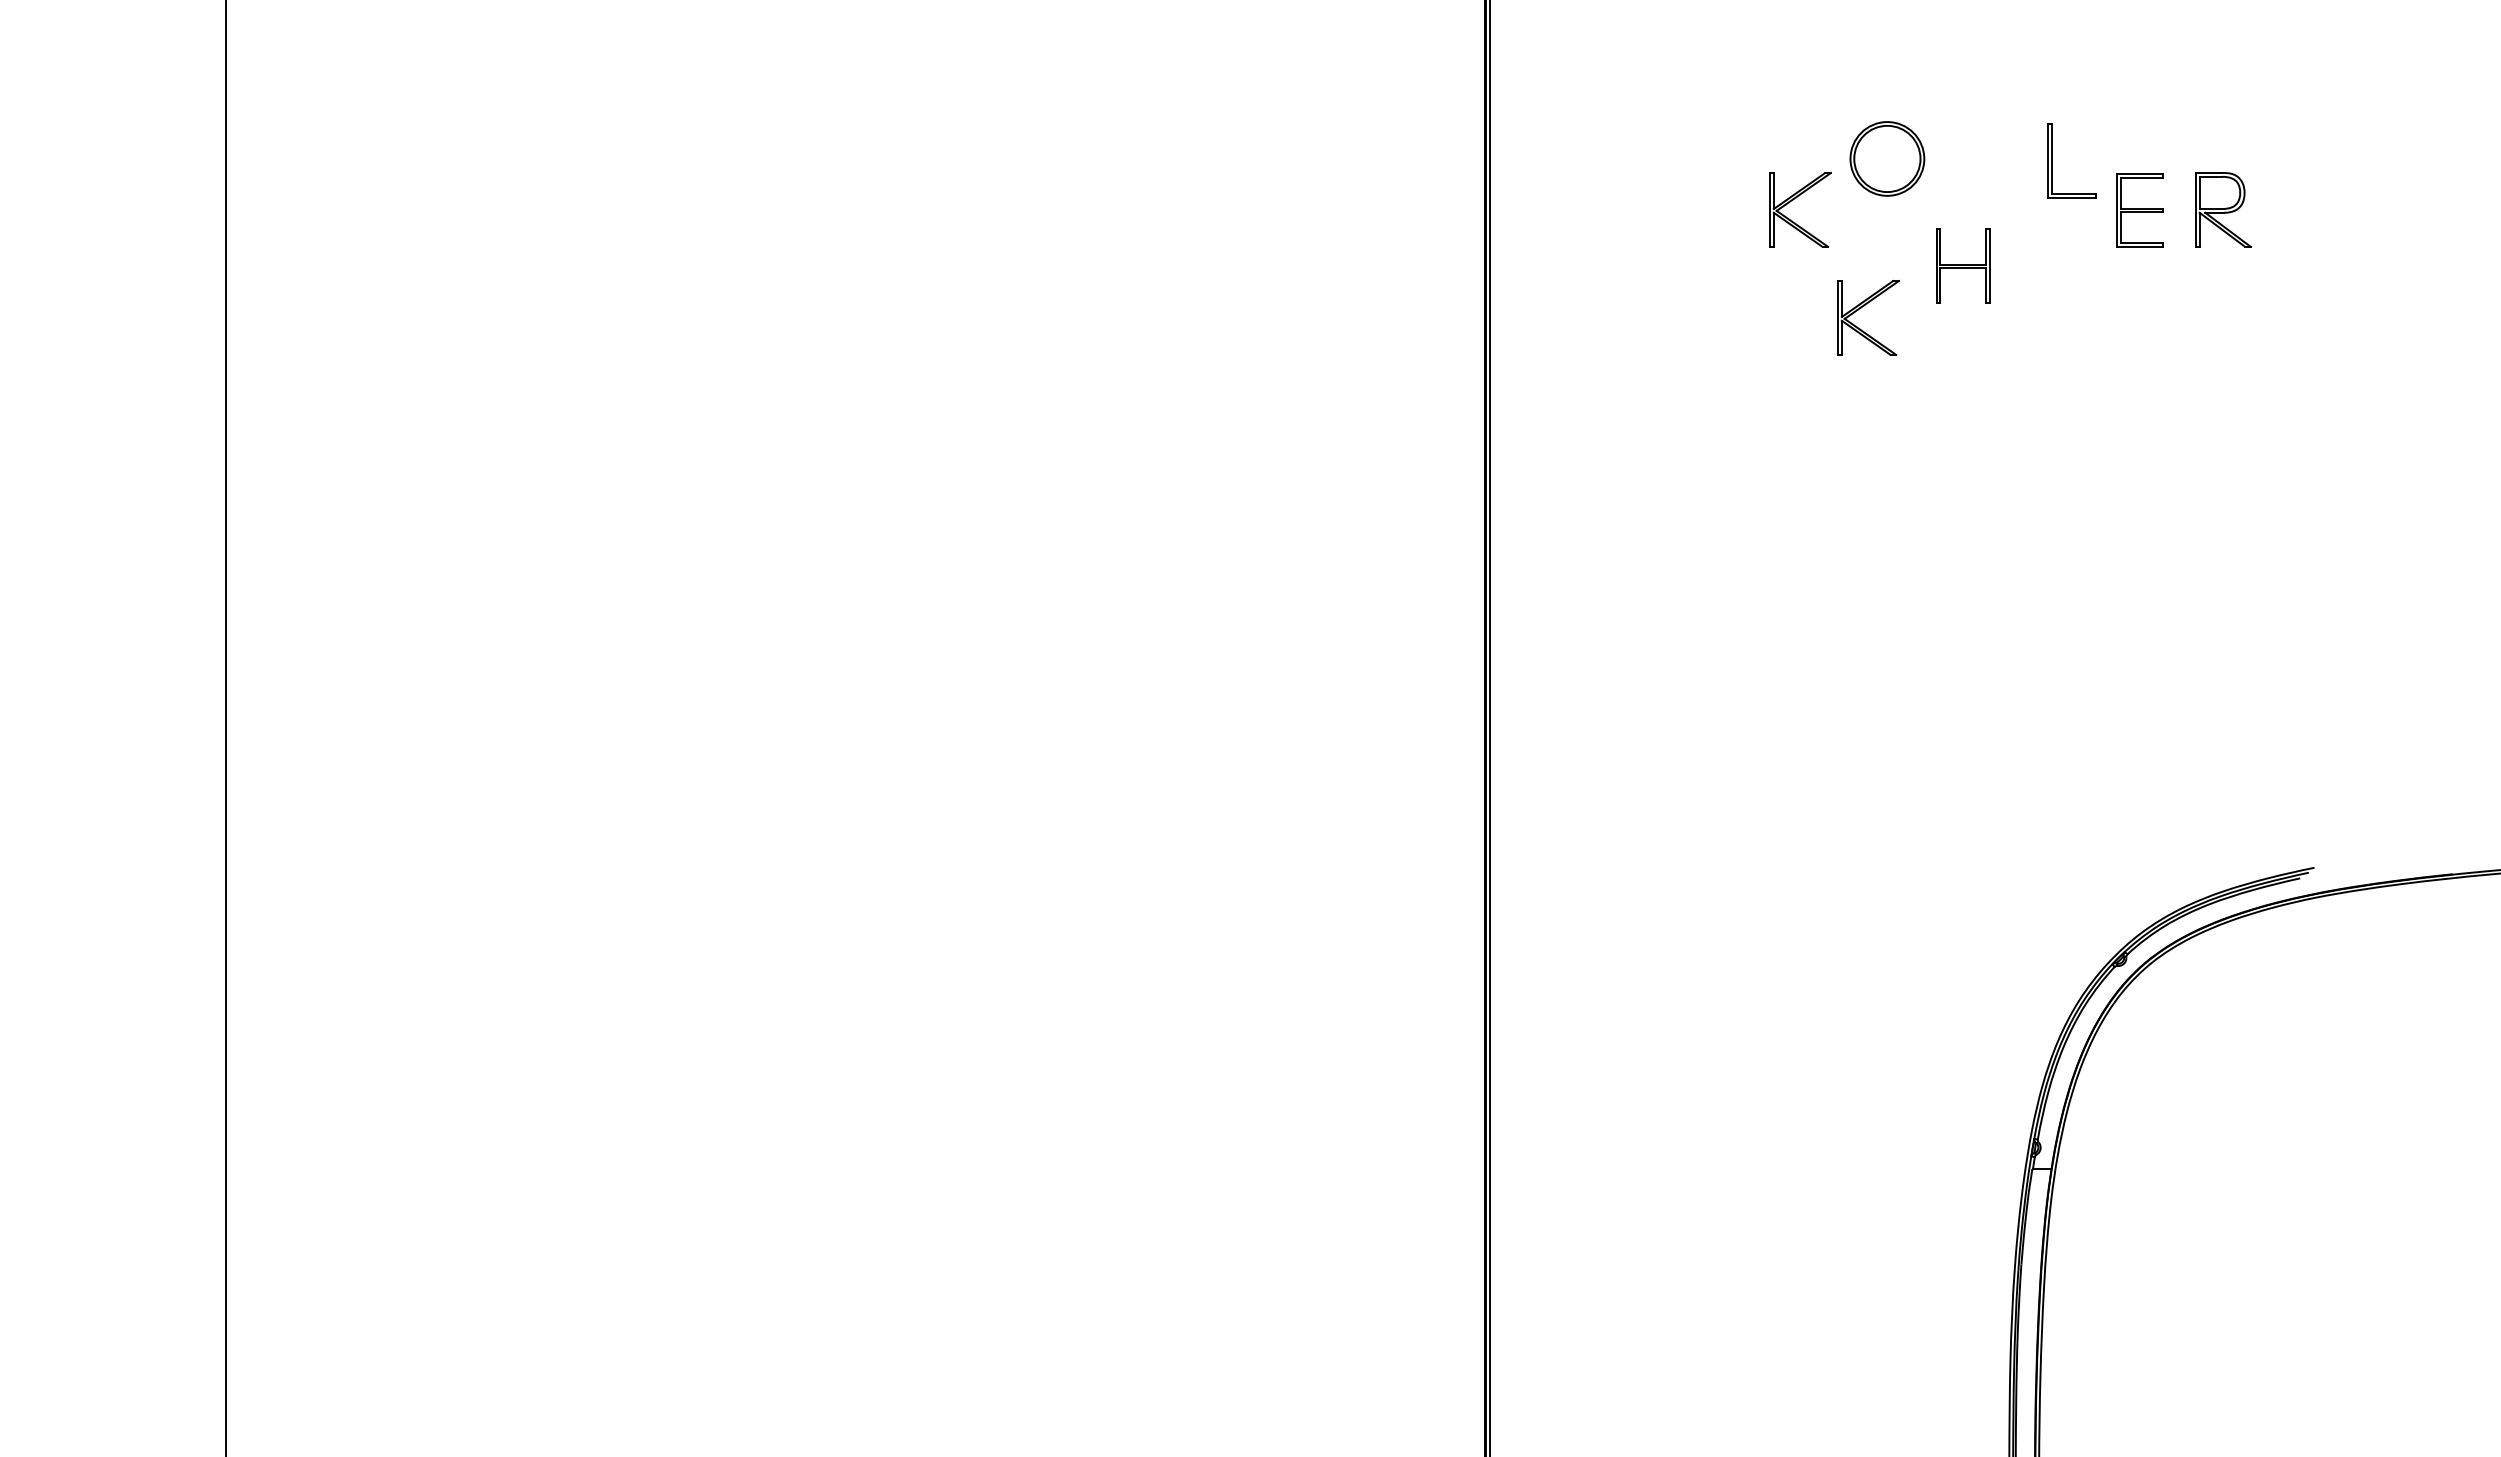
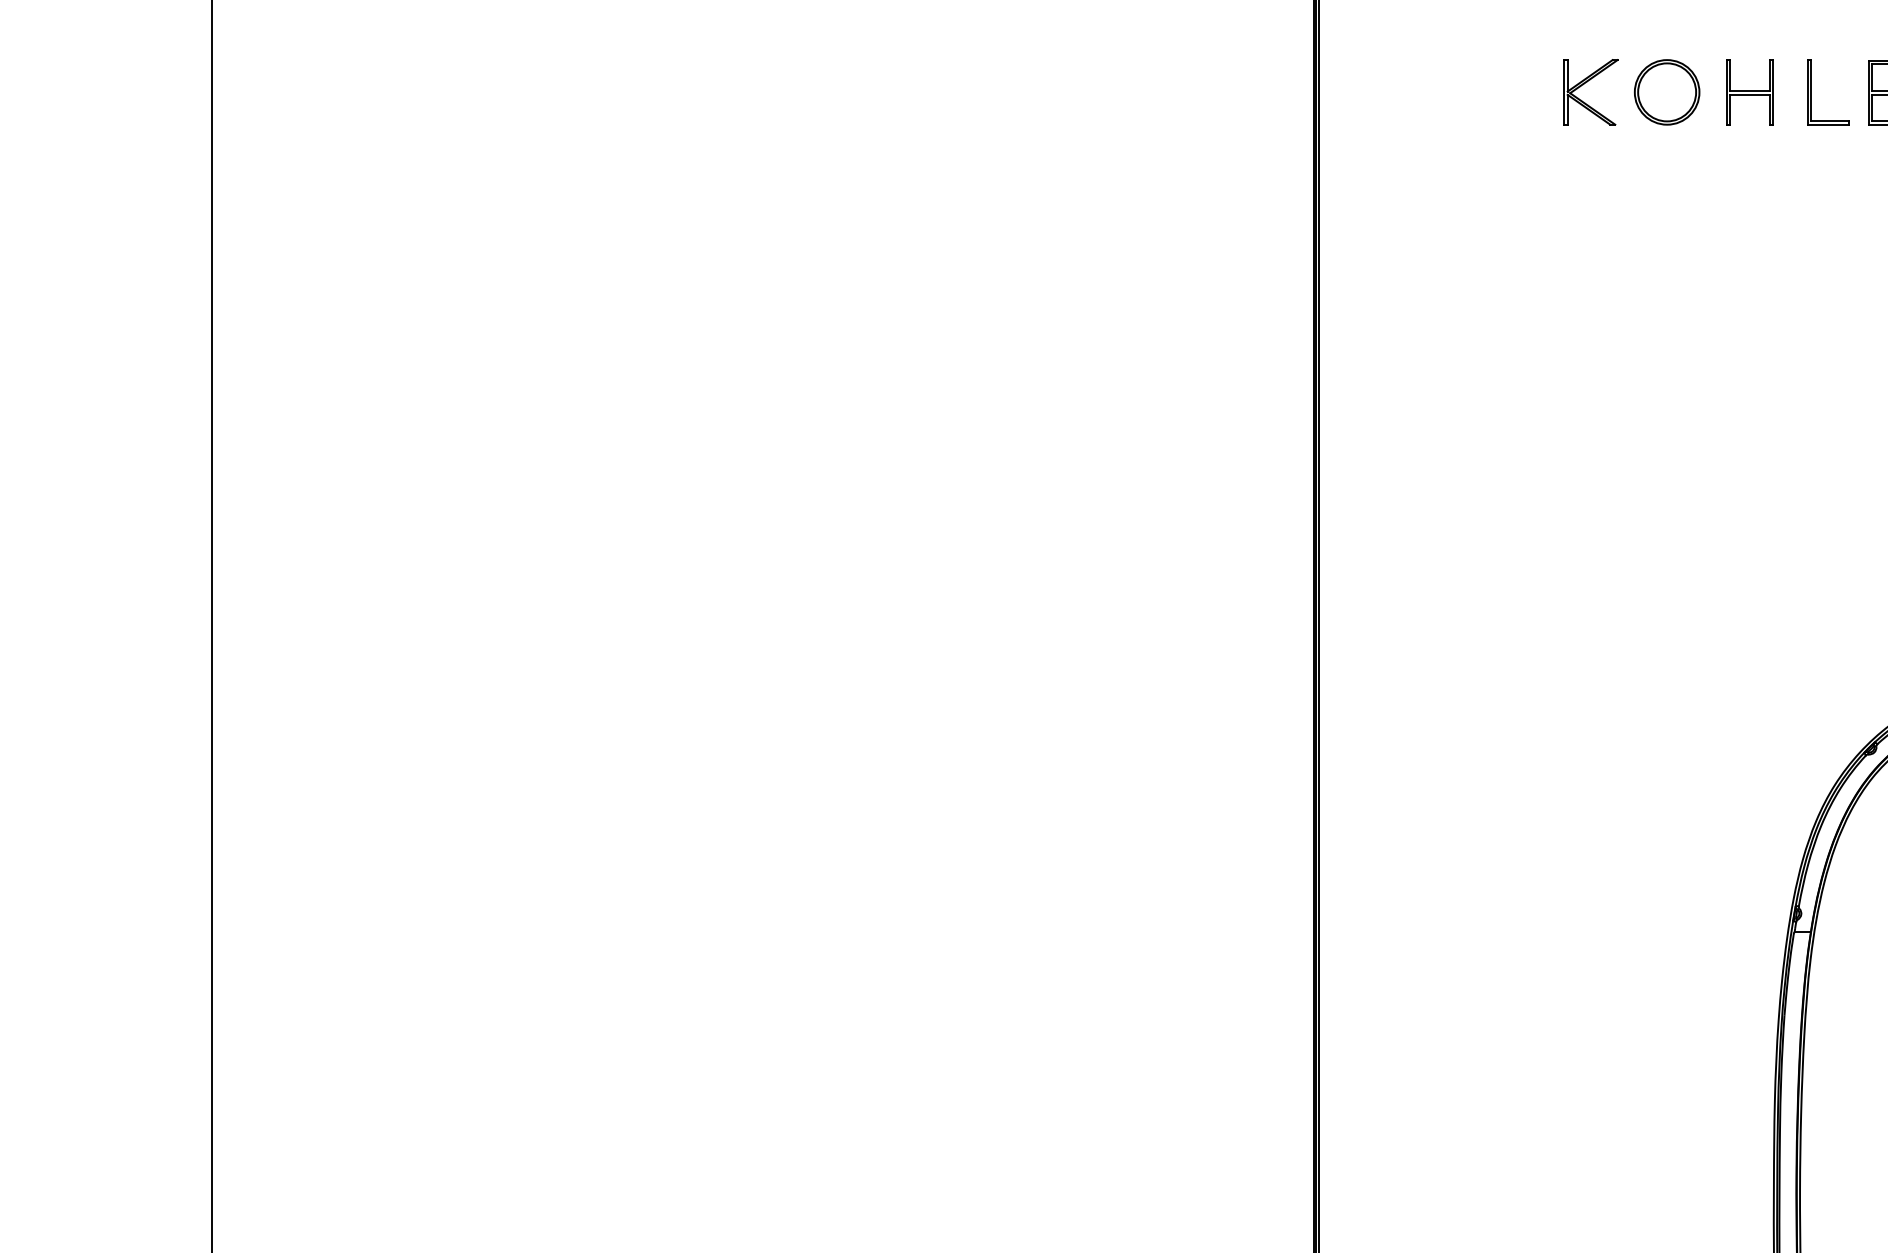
part: (1887, 158) -> (1667, 91), moved
part: (2052, 160) -> (1811, 91), moved
part: (1963, 265) -> (1750, 91), moved
part: (1861, 308) -> (1644, 178), removed

